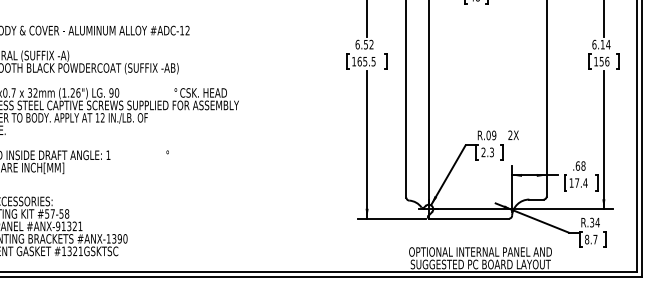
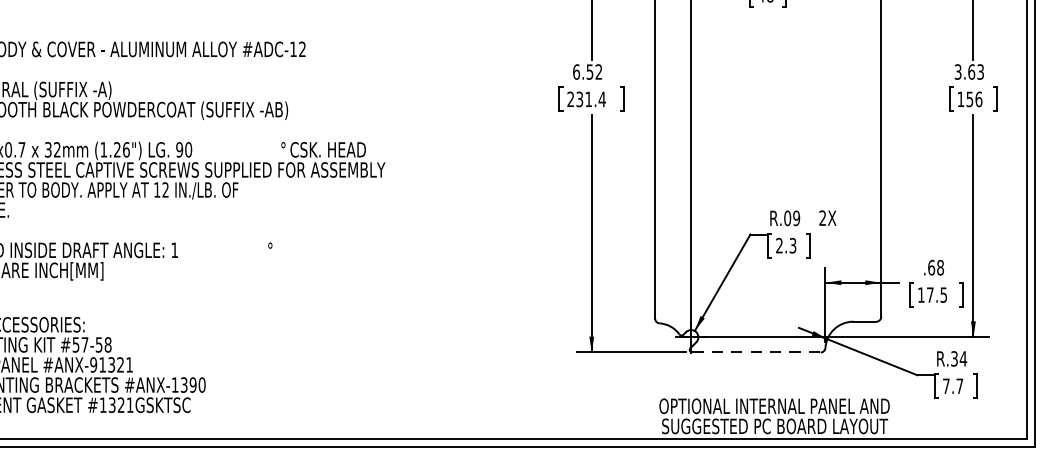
text: (601, 44) -> (969, 71), 6.14 -> 3.63
text: (363, 61) -> (585, 99), 165.5 -> 231.4
text: (585, 182) -> (943, 294), 17.4 -> 17.5
line: (469, 218) -> (756, 352), solid -> dashed
text: (587, 239) -> (947, 386), 8.7 -> 7.7

